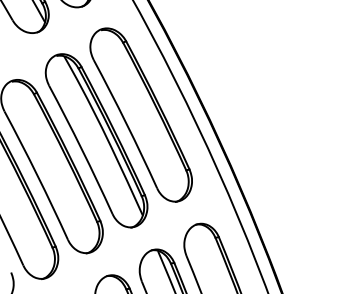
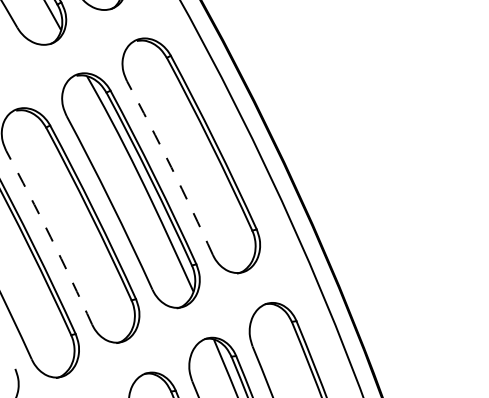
arc: (126, 123) -> (171, 167), solid -> dashed
arc: (37, 175) -> (50, 237), solid -> dashed

